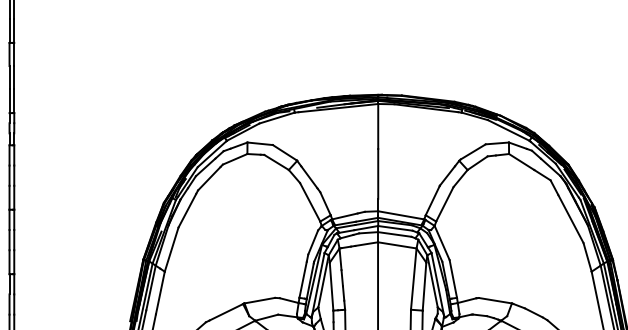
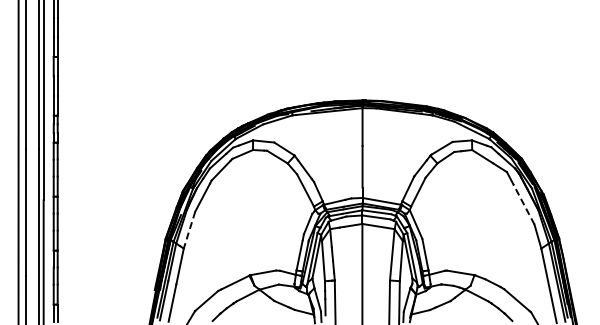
line: (570, 219) -> (523, 204), solid -> dashed
line: (171, 250) -> (189, 230), solid -> dashed

